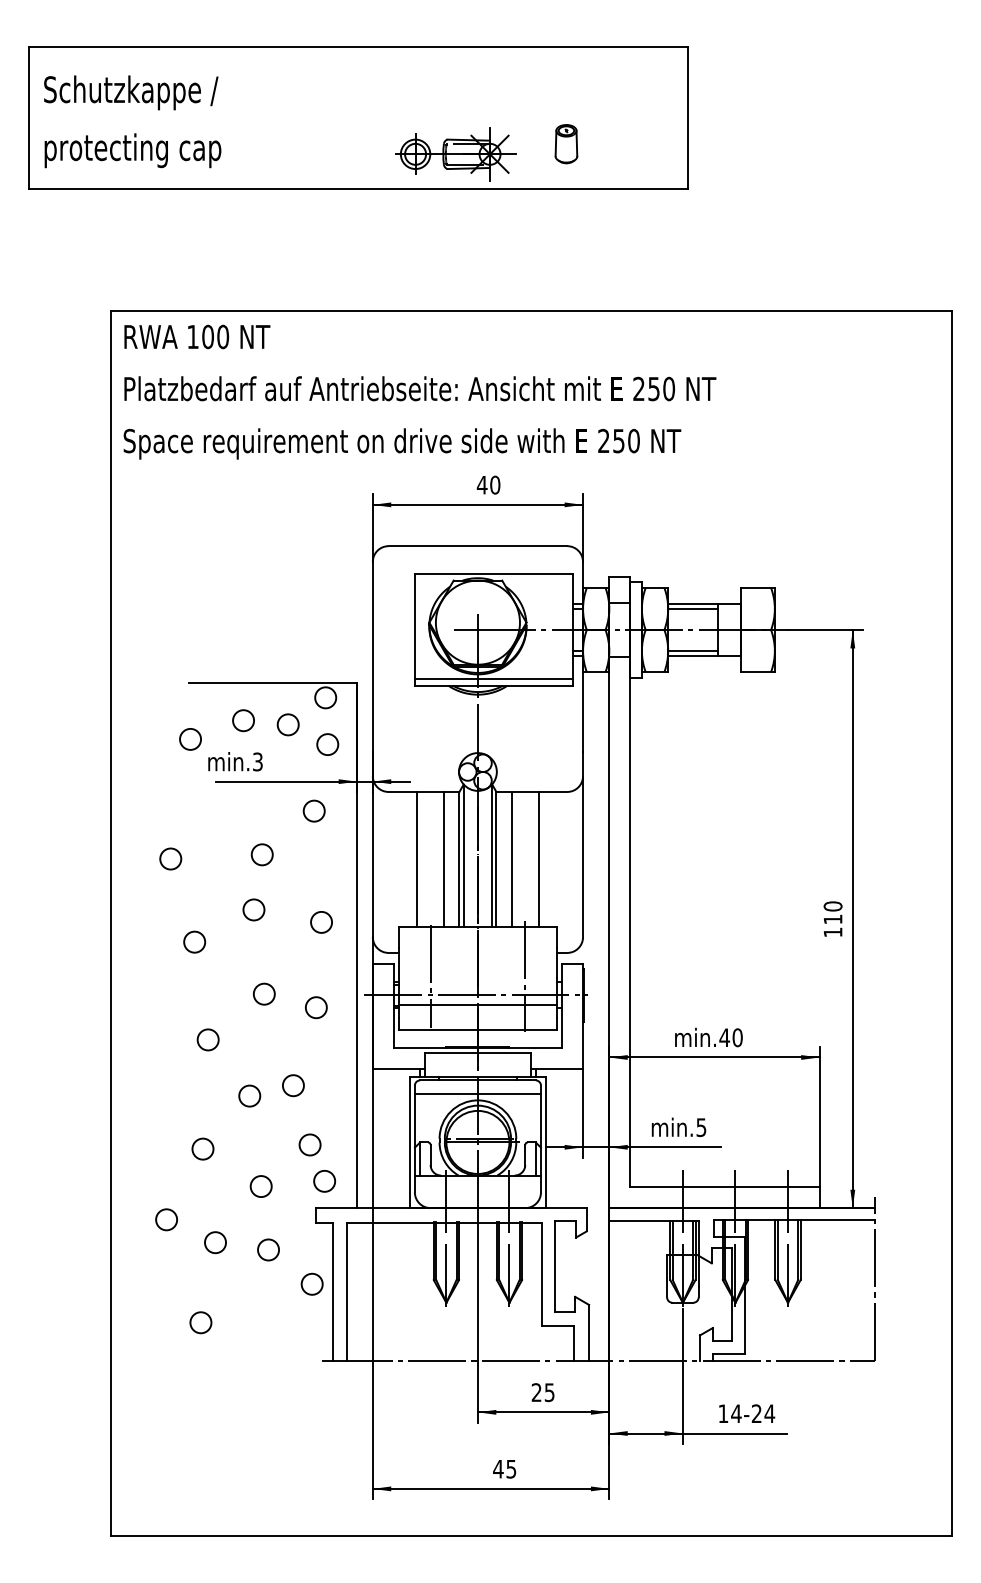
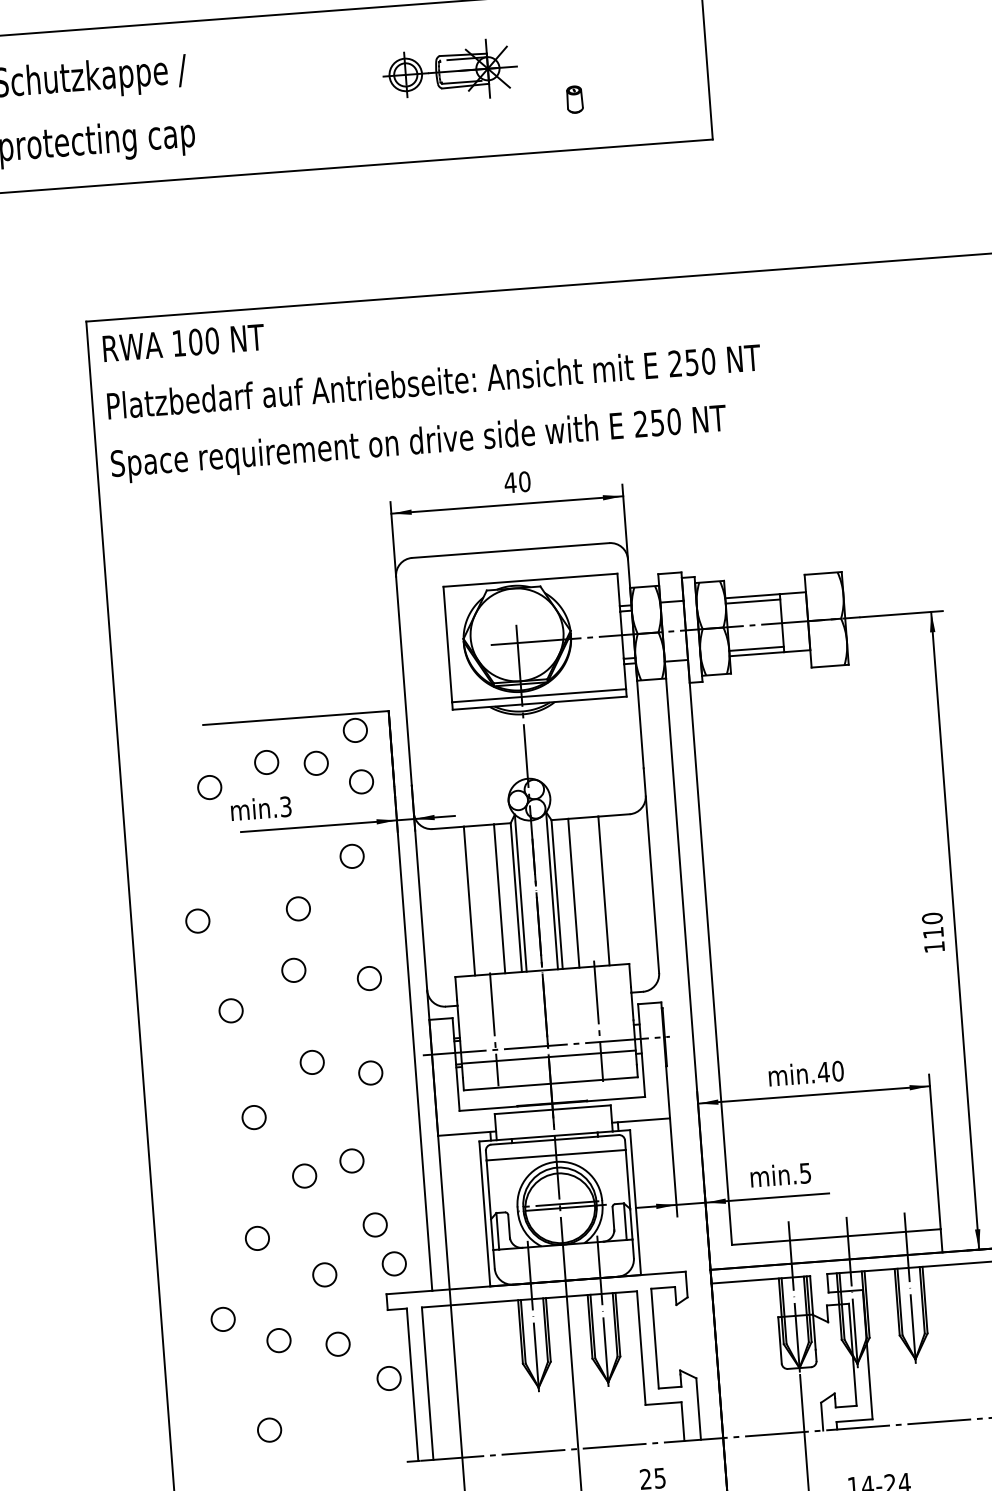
part: (565, 143) -> (573, 99), size x0.62
part: (455, 154) -> (449, 71), moved

